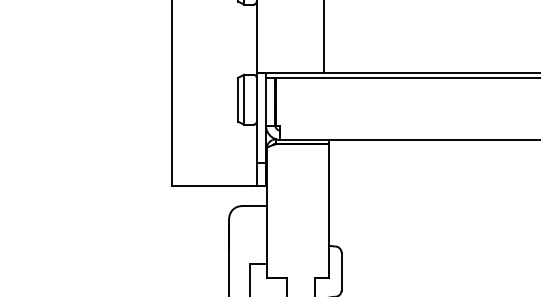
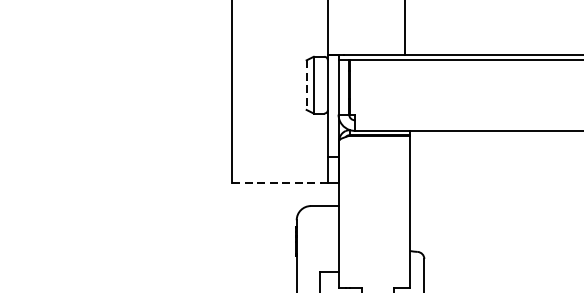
line: (237, 99) -> (306, 84), solid -> dashed
line: (212, 185) -> (277, 182), solid -> dashed

